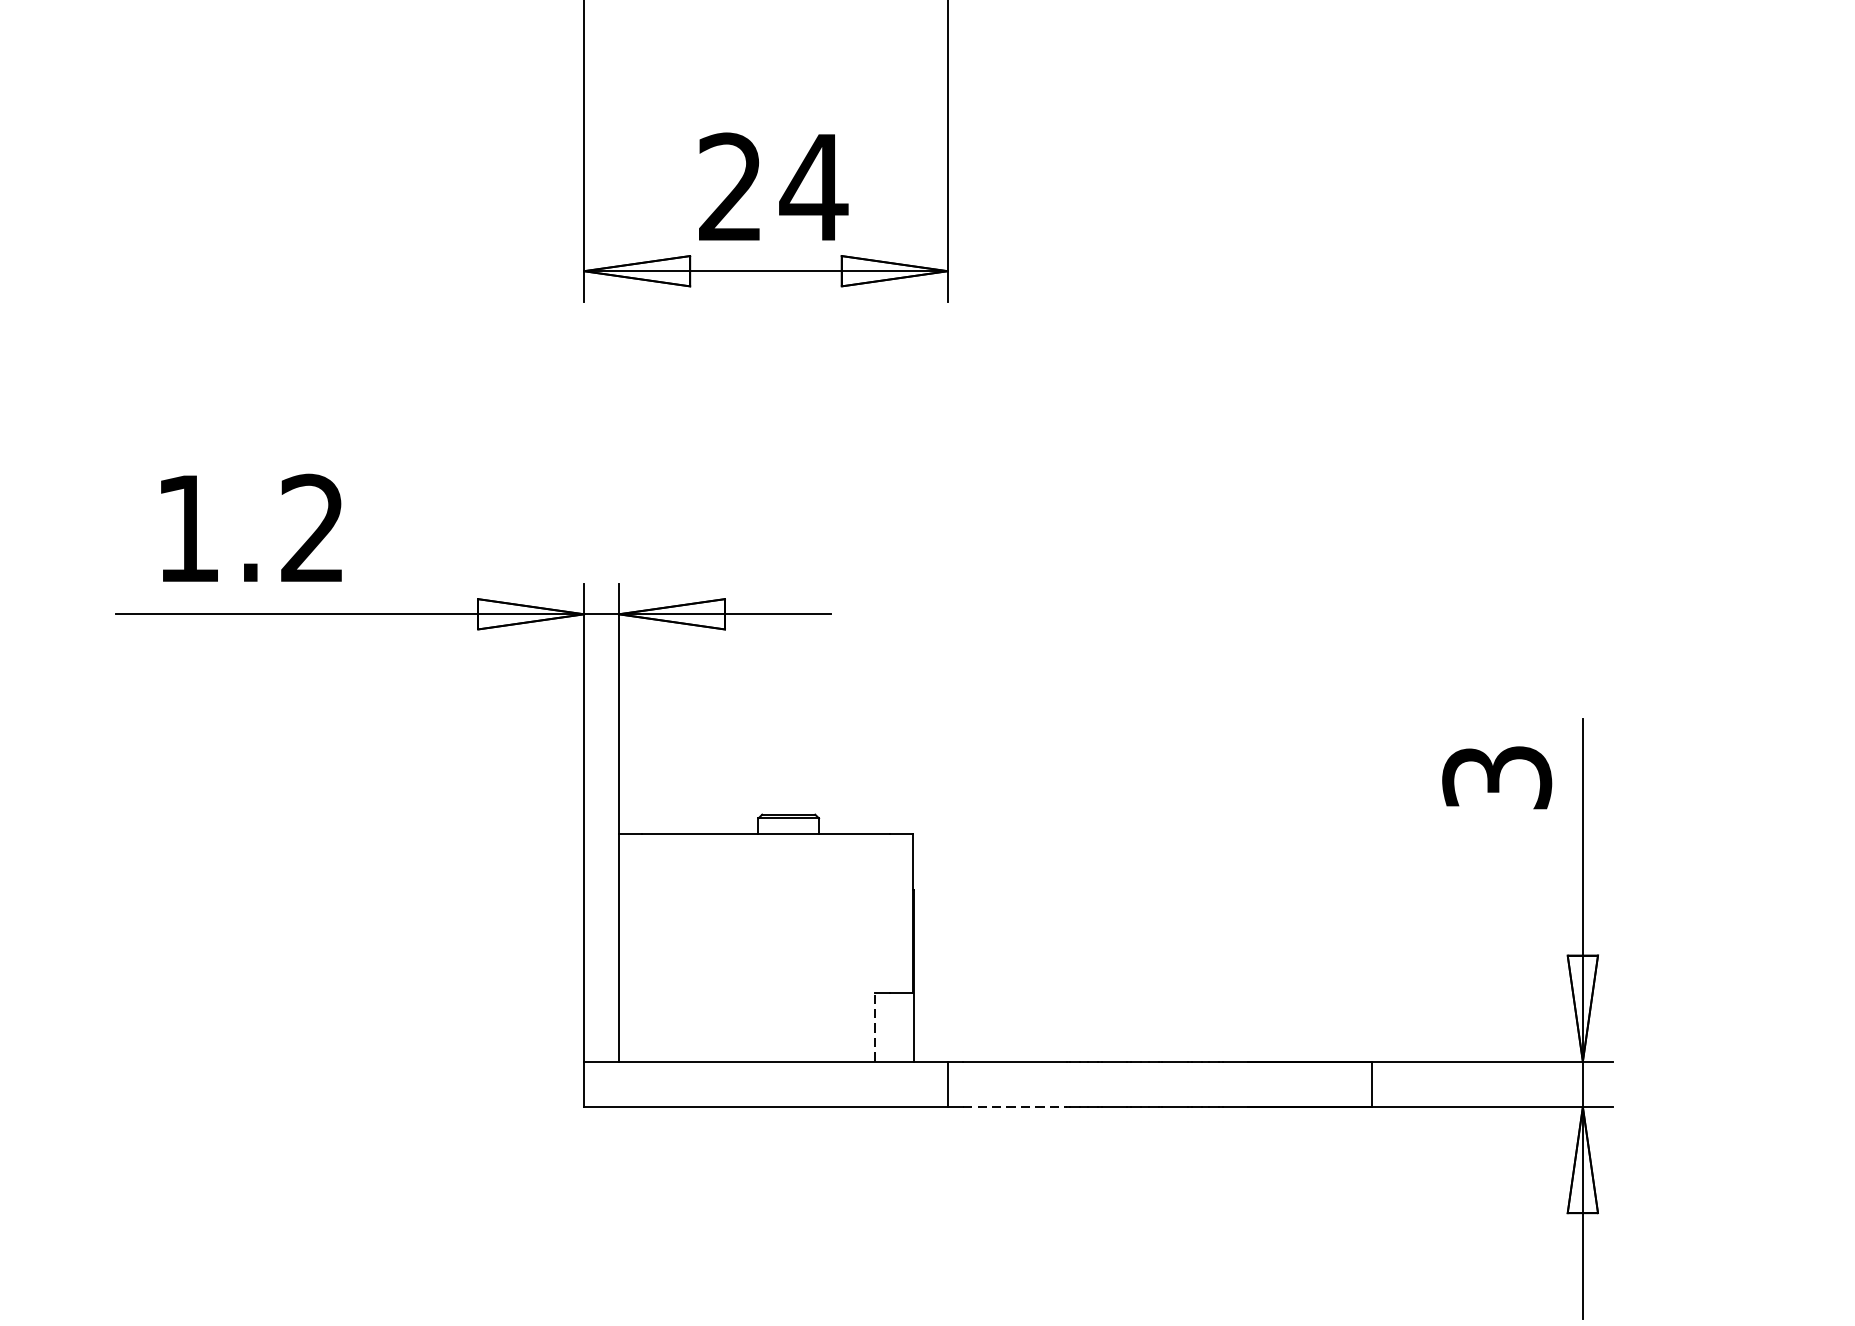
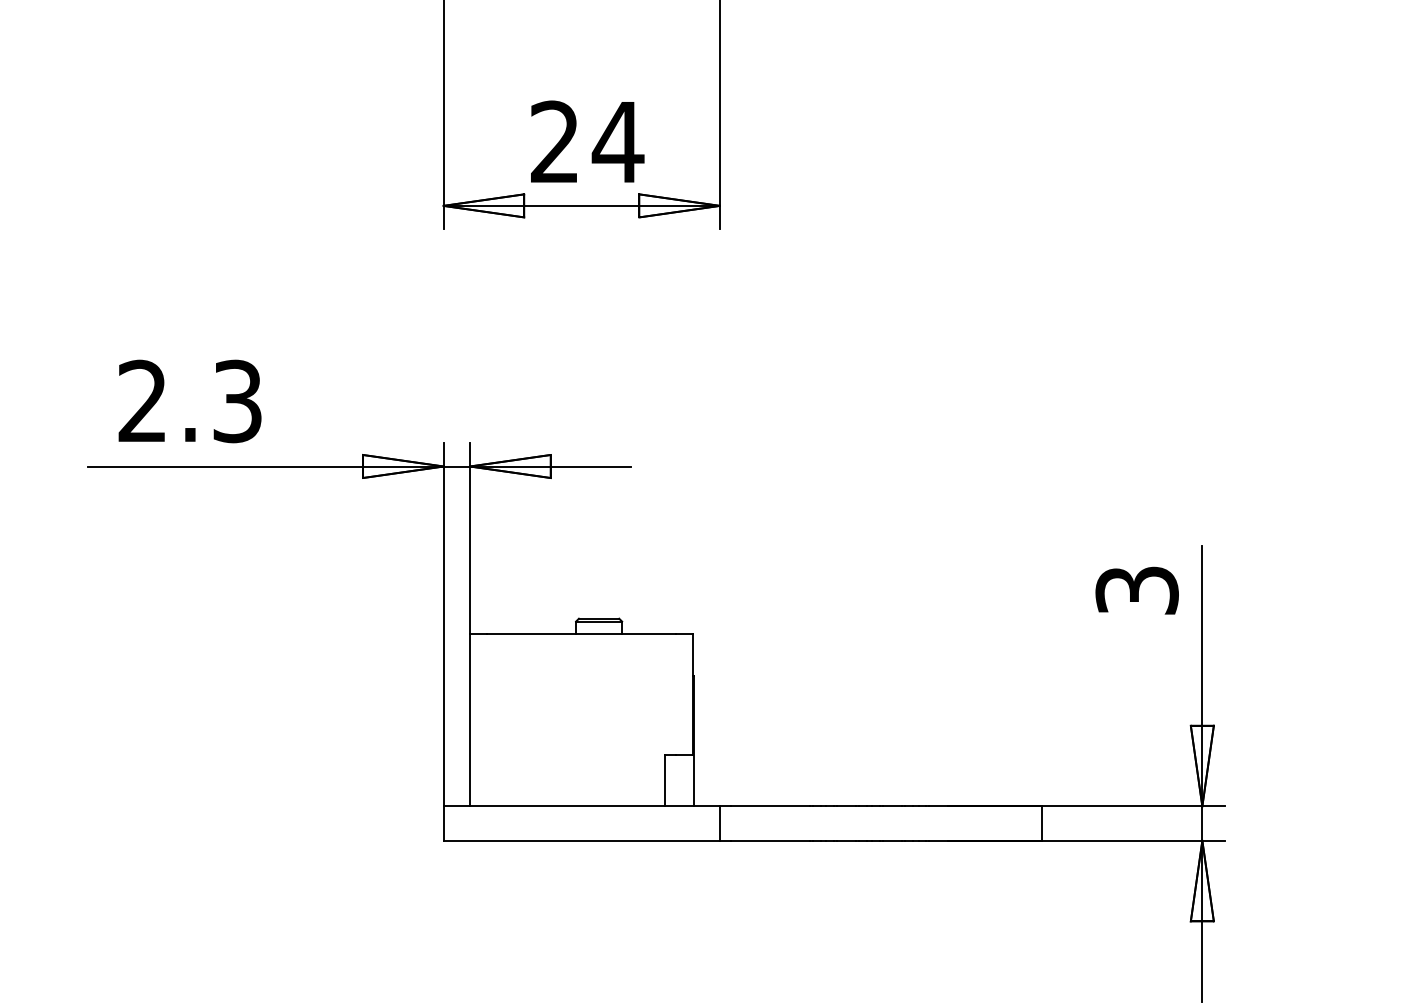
text: (249, 528) -> (189, 401), 1.2 -> 2.3
line: (874, 1027) -> (664, 780), dashed -> solid
line: (1015, 1106) -> (771, 840), dashed -> solid

